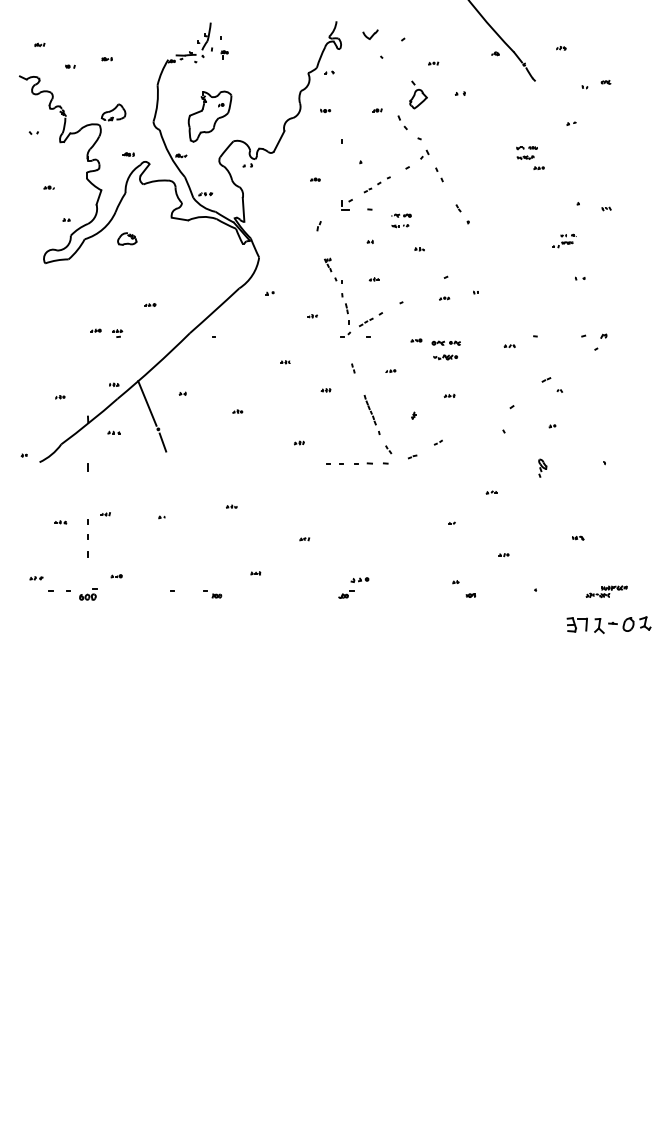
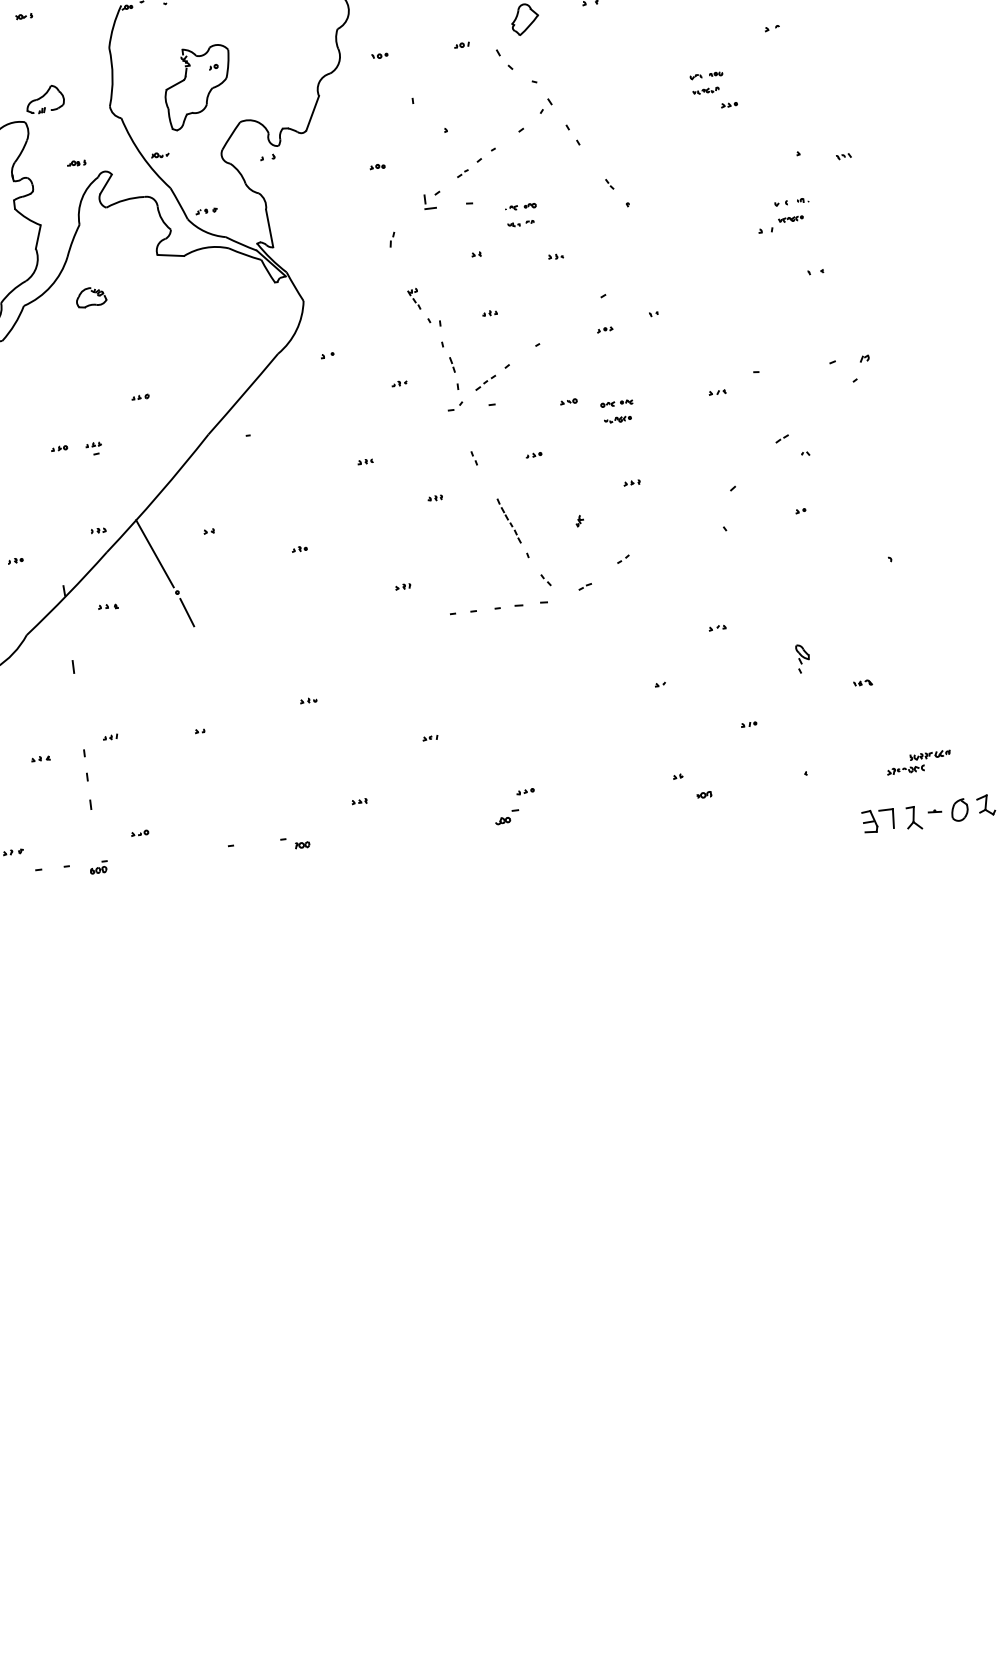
part: (564, 240) -> (783, 214), size x1.43
part: (445, 350) -> (616, 411), size x0.71
part: (542, 467) -> (802, 657), moved
part: (359, 579) -> (525, 791), size x0.62
part: (88, 594) -> (98, 867), size x0.62

